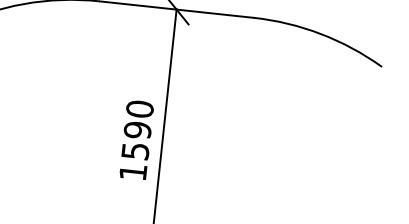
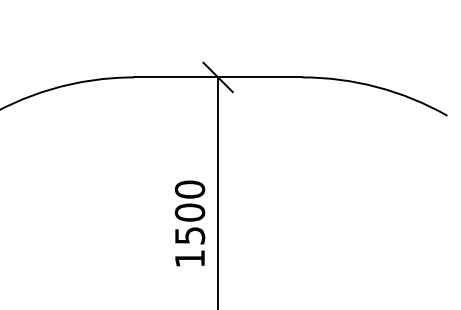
text: (138, 130) -> (190, 212), 1590 -> 1500

